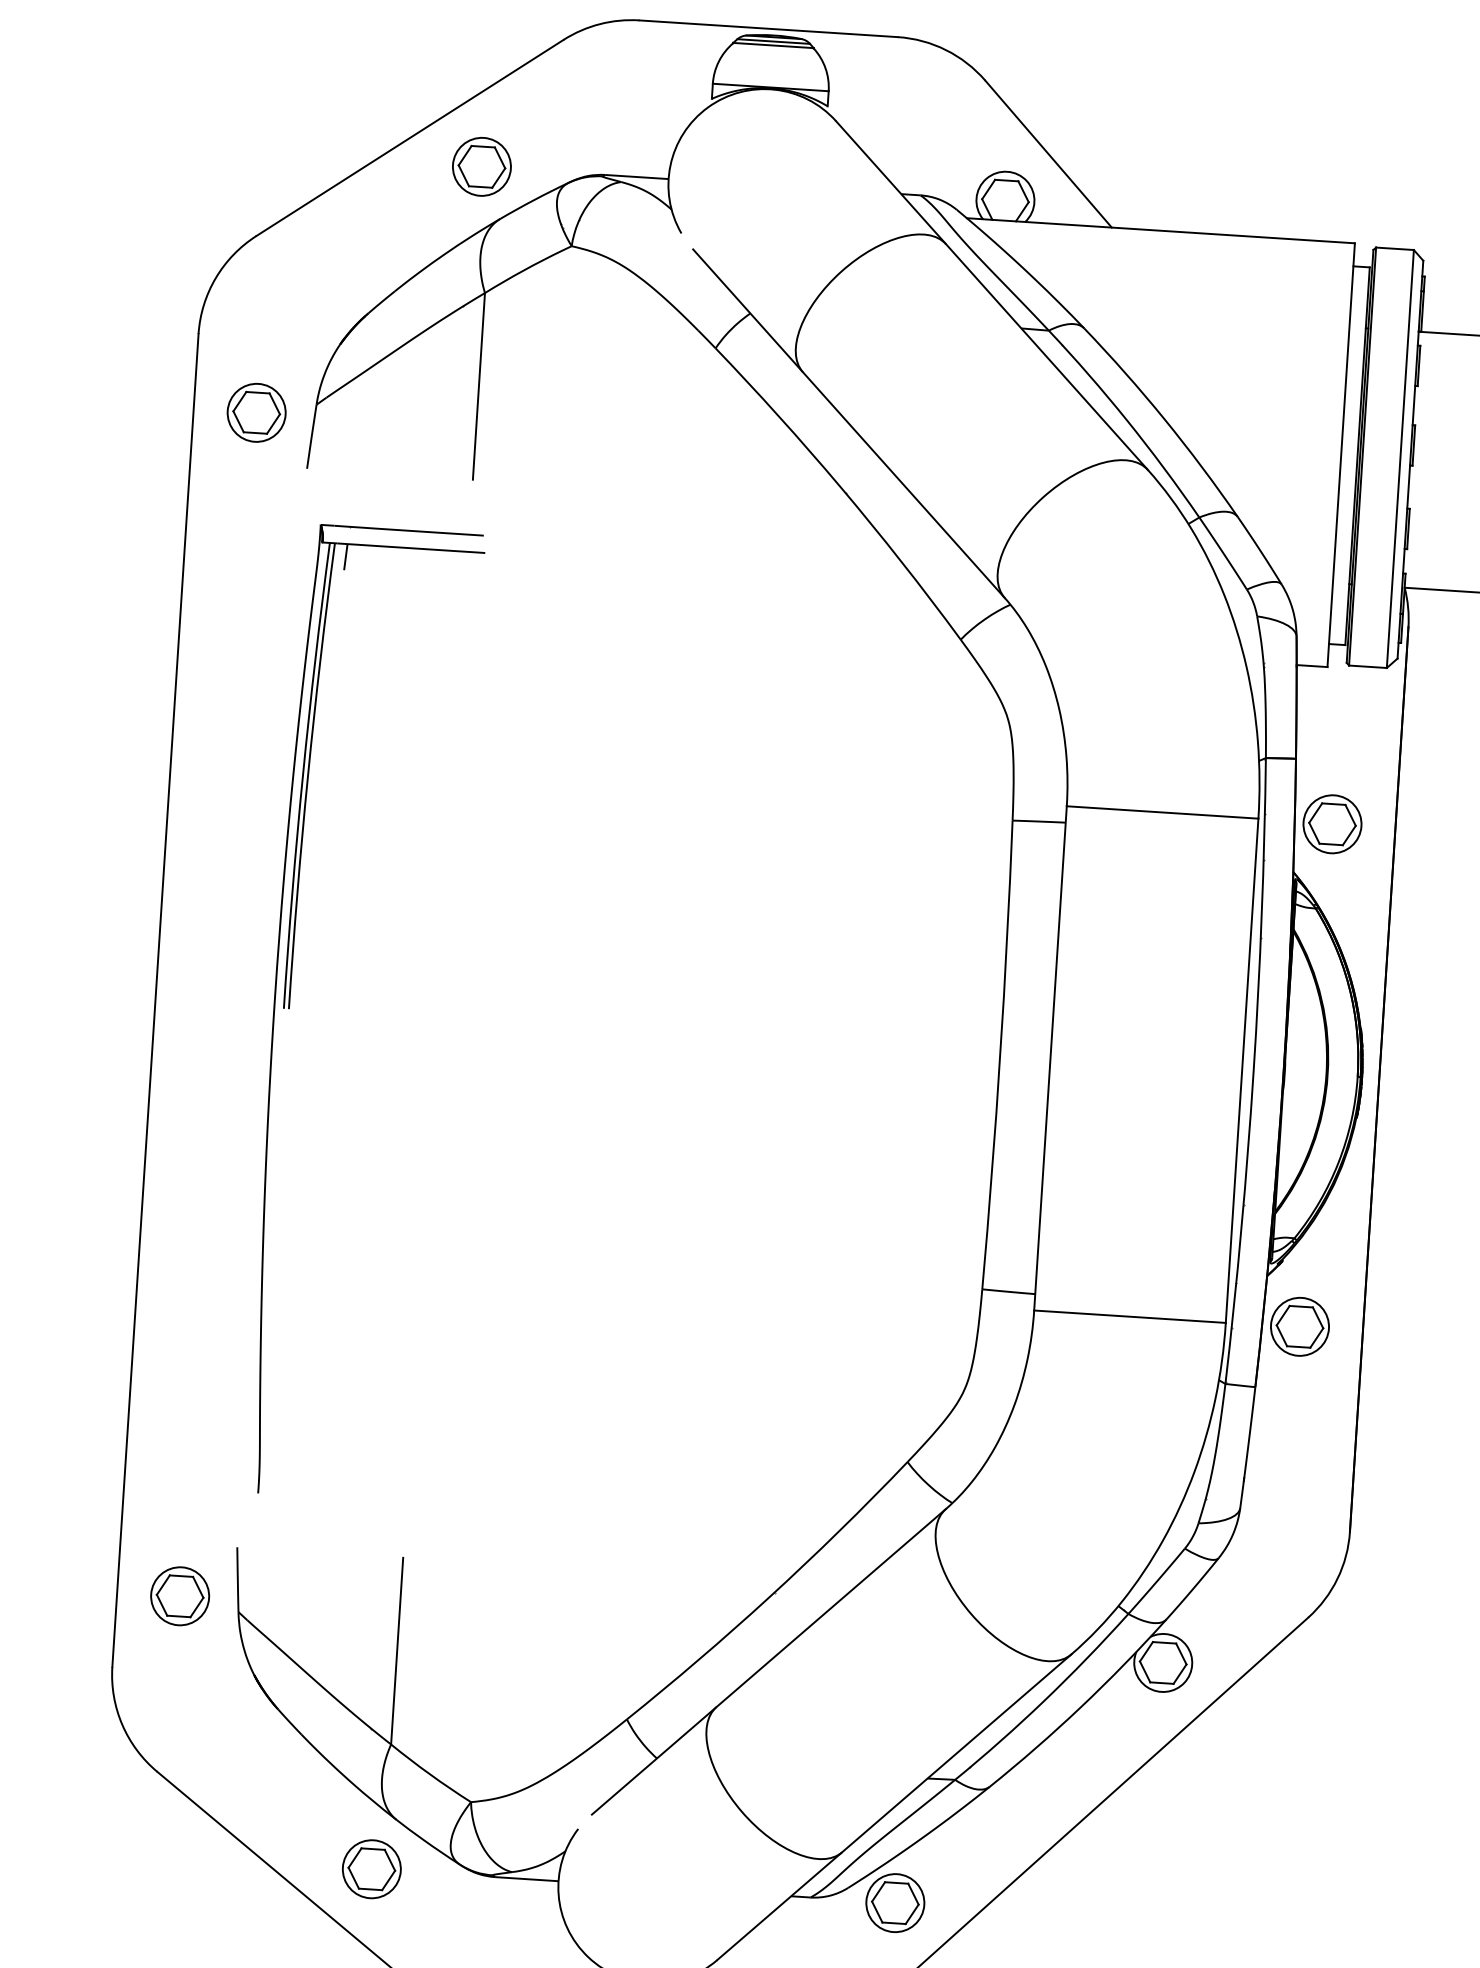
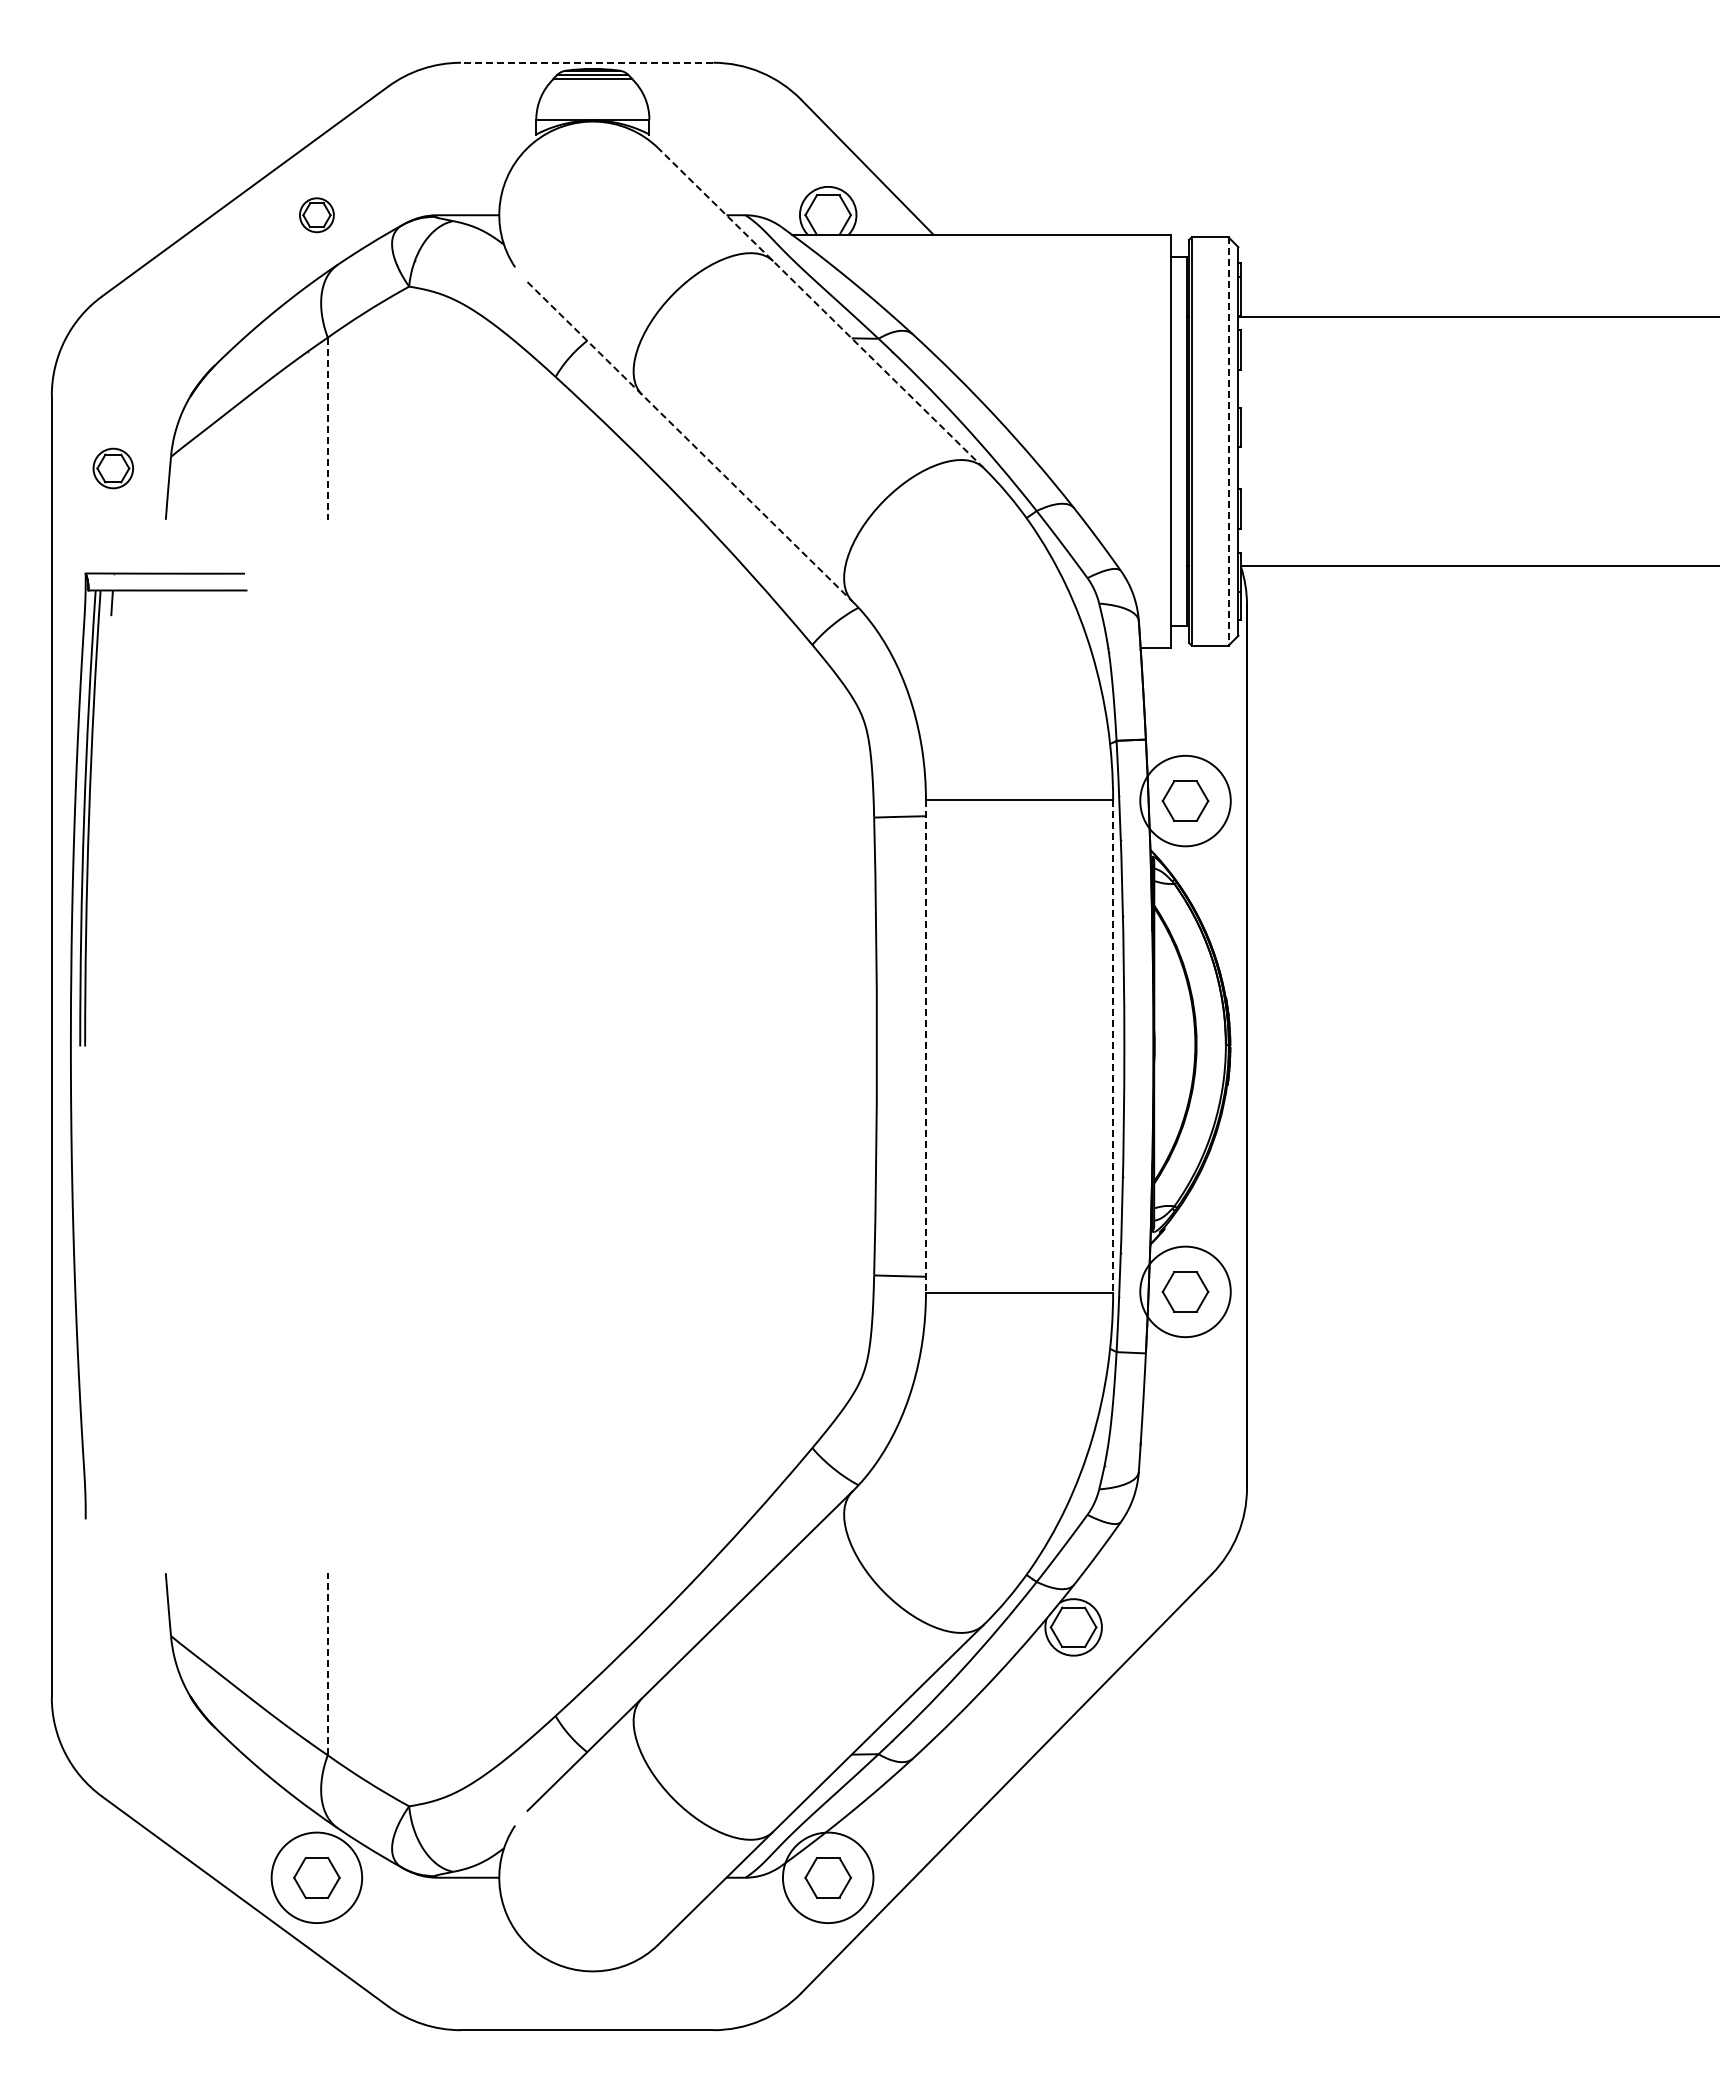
line: (768, 28) -> (586, 62), solid -> dashed
part: (481, 167) -> (316, 215), size x0.6
line: (991, 294) -> (820, 307), solid -> dashed
line: (478, 387) -> (327, 429), solid -> dashed
part: (256, 412) -> (113, 468), size x0.7
line: (849, 423) -> (690, 441), solid -> dashed
line: (1400, 460) -> (1228, 442), solid -> dashed
circle: (1332, 823) -> (1185, 800), size x1.6
part: (290, 1008) -> (86, 1045), moved
line: (1050, 1058) -> (925, 1046), solid -> dashed
line: (1242, 1070) -> (1113, 1046), solid -> dashed
circle: (1299, 1326) -> (1185, 1291), size x1.6
part: (180, 1596) -> (113, 1624), removed
line: (396, 1650) -> (327, 1663), solid -> dashed
circle: (371, 1868) -> (316, 1877), size x1.6
circle: (894, 1902) -> (827, 1877), size x1.6

